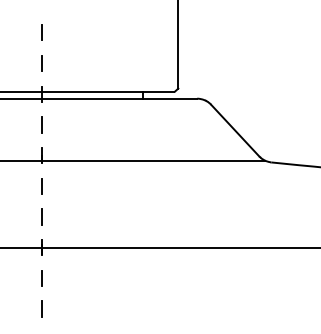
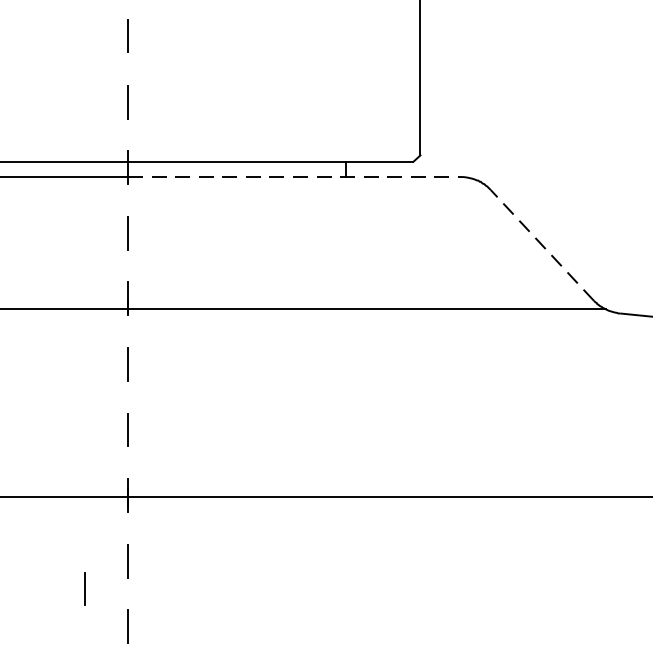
line: (119, 98) -> (294, 176), solid -> dashed
line: (234, 130) -> (540, 245), solid -> dashed
line: (21, 291) -> (84, 589), added

